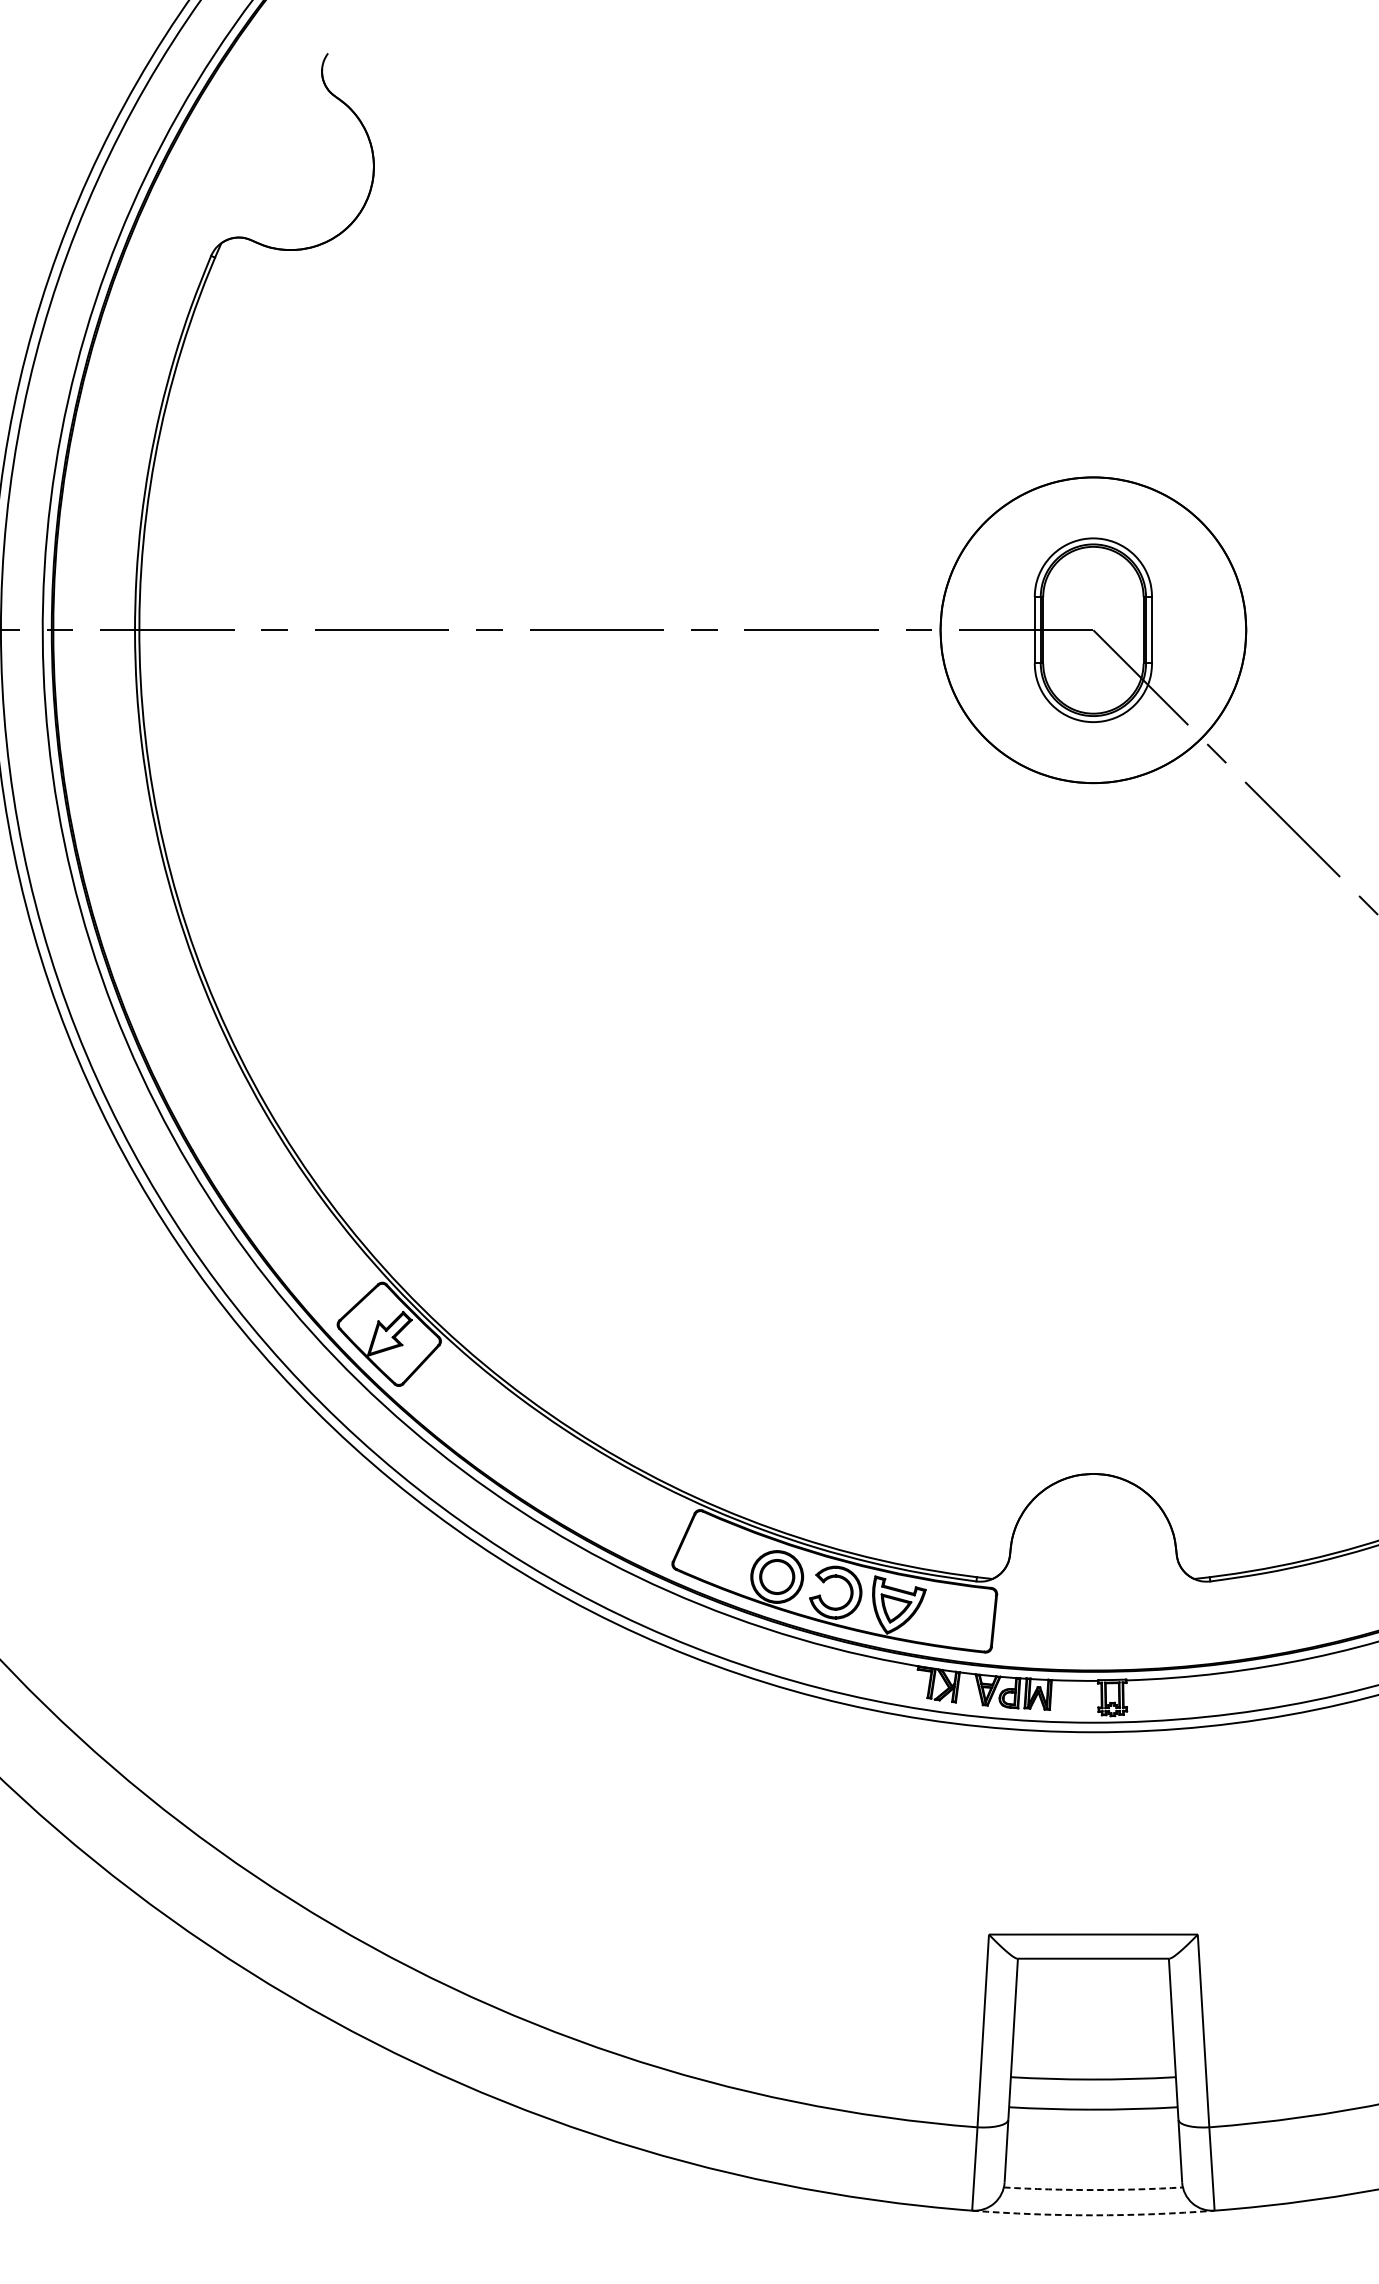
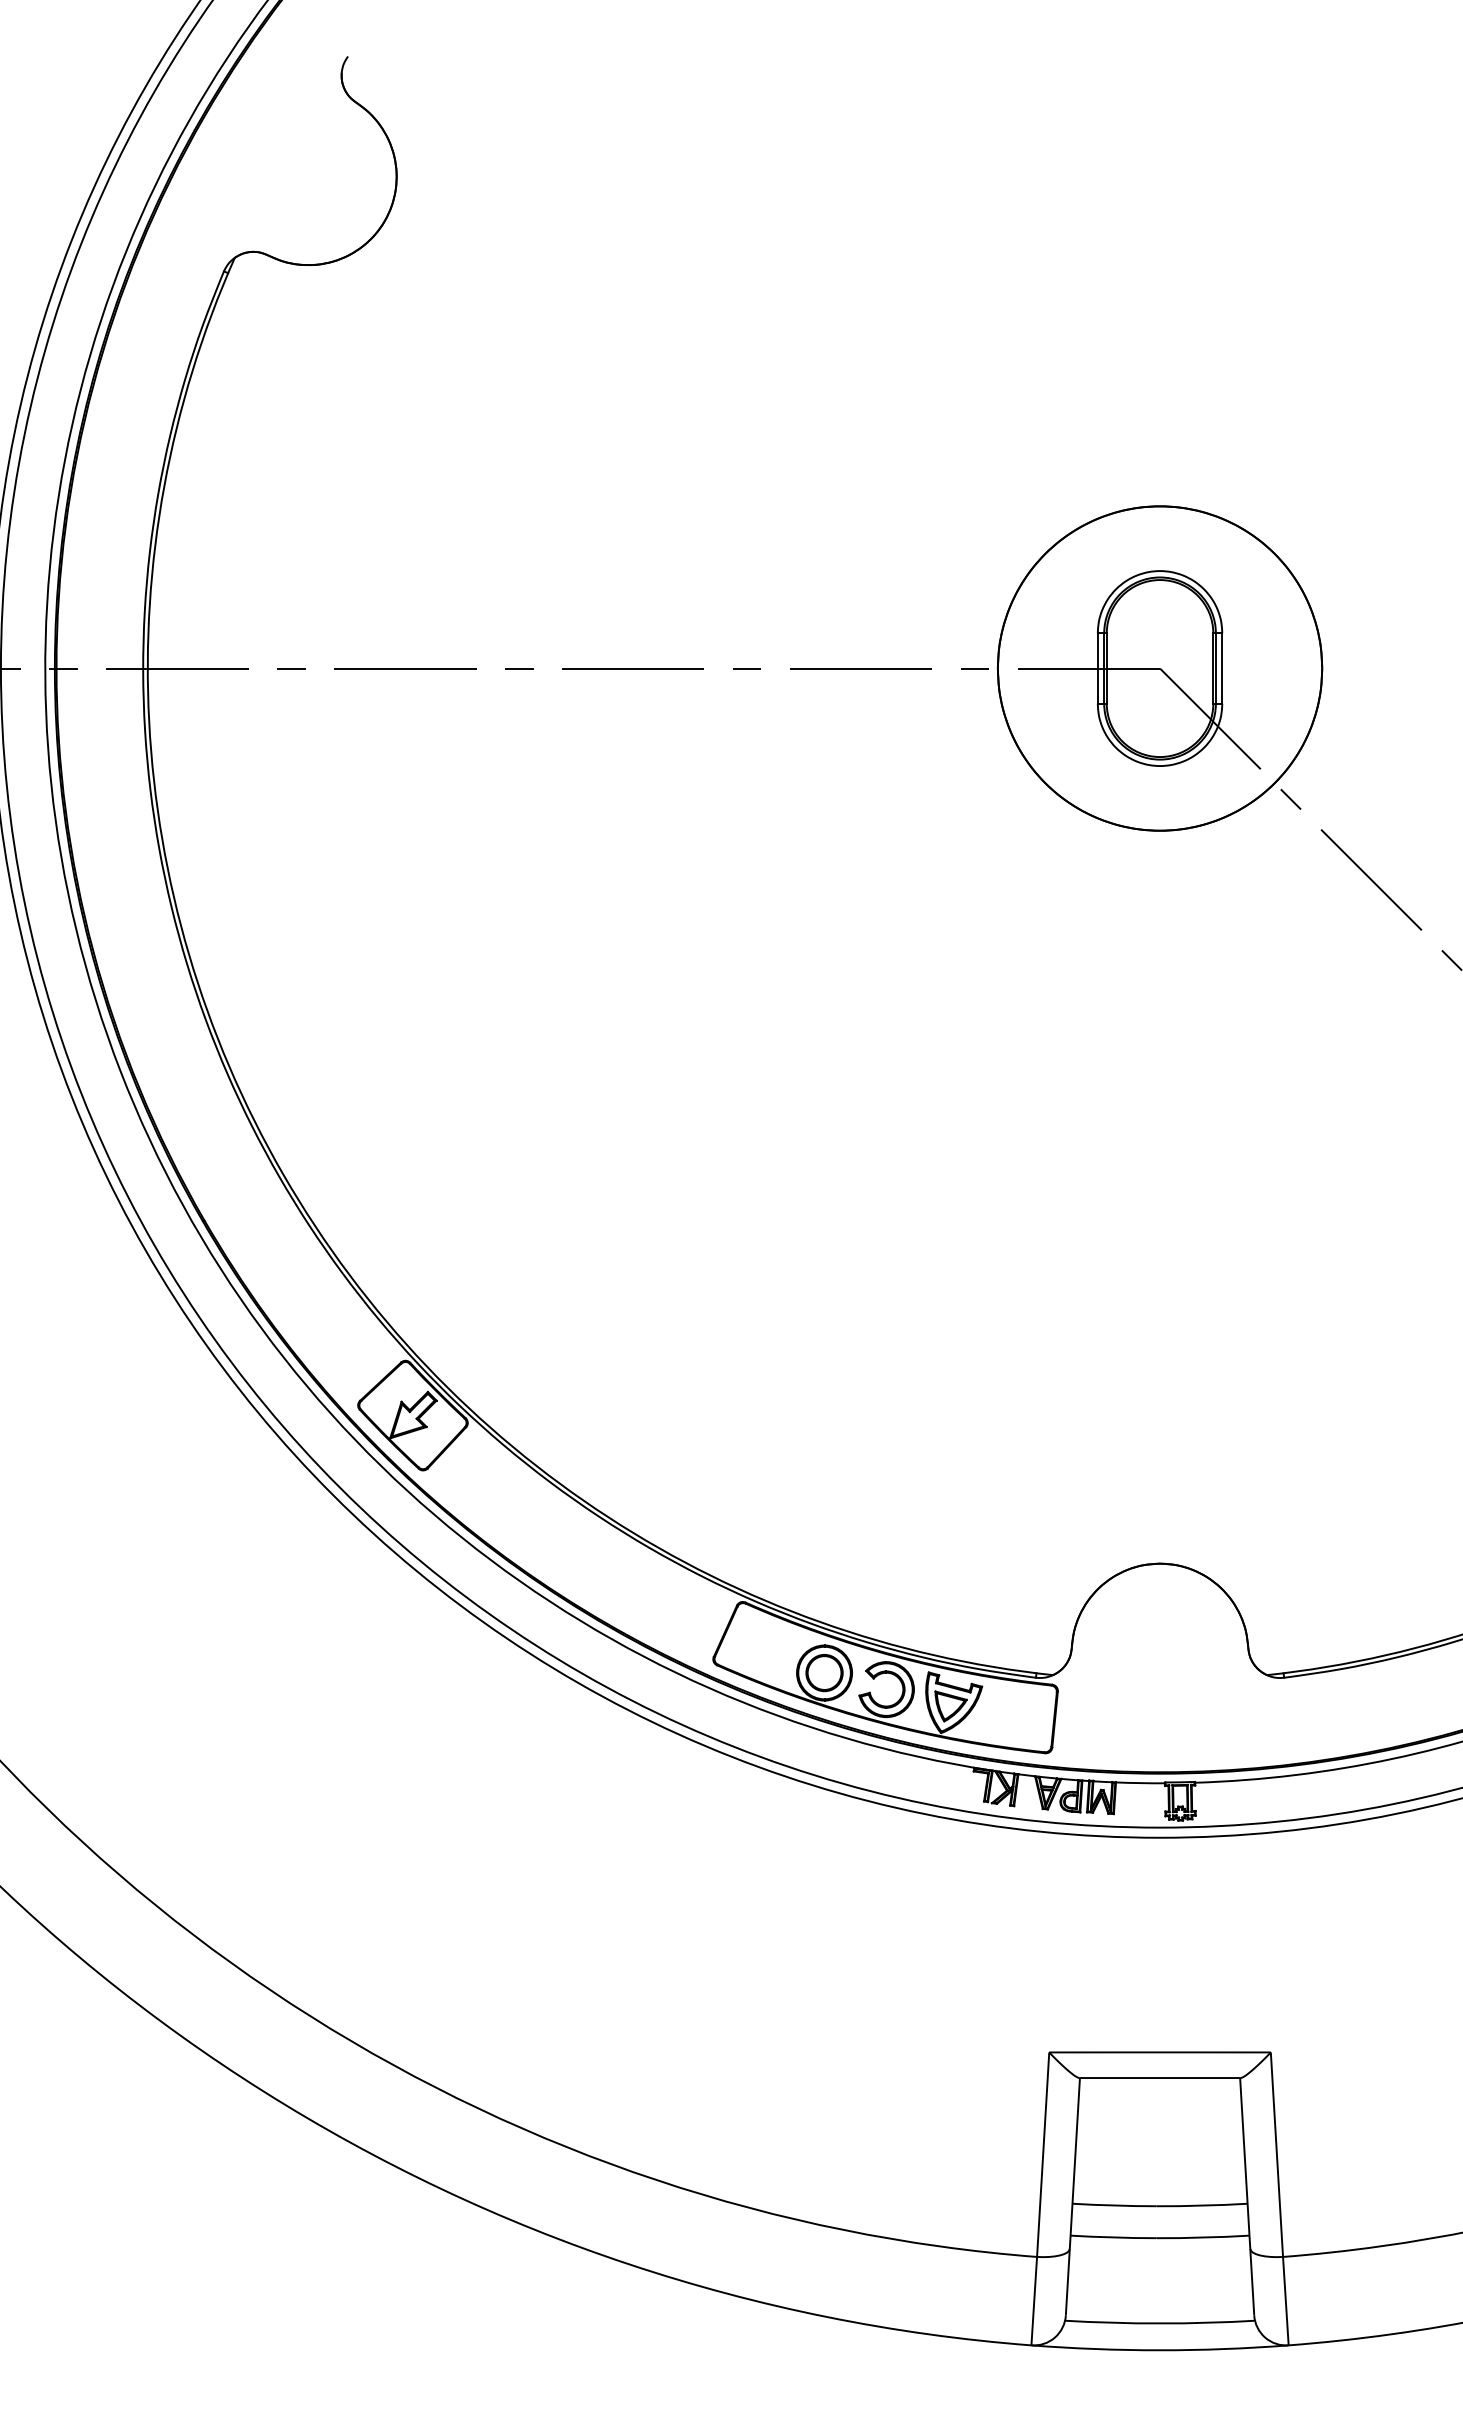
arc: (1093, 2190) -> (1160, 2323), dashed -> solid
arc: (1093, 2215) -> (1160, 2350), dashed -> solid

